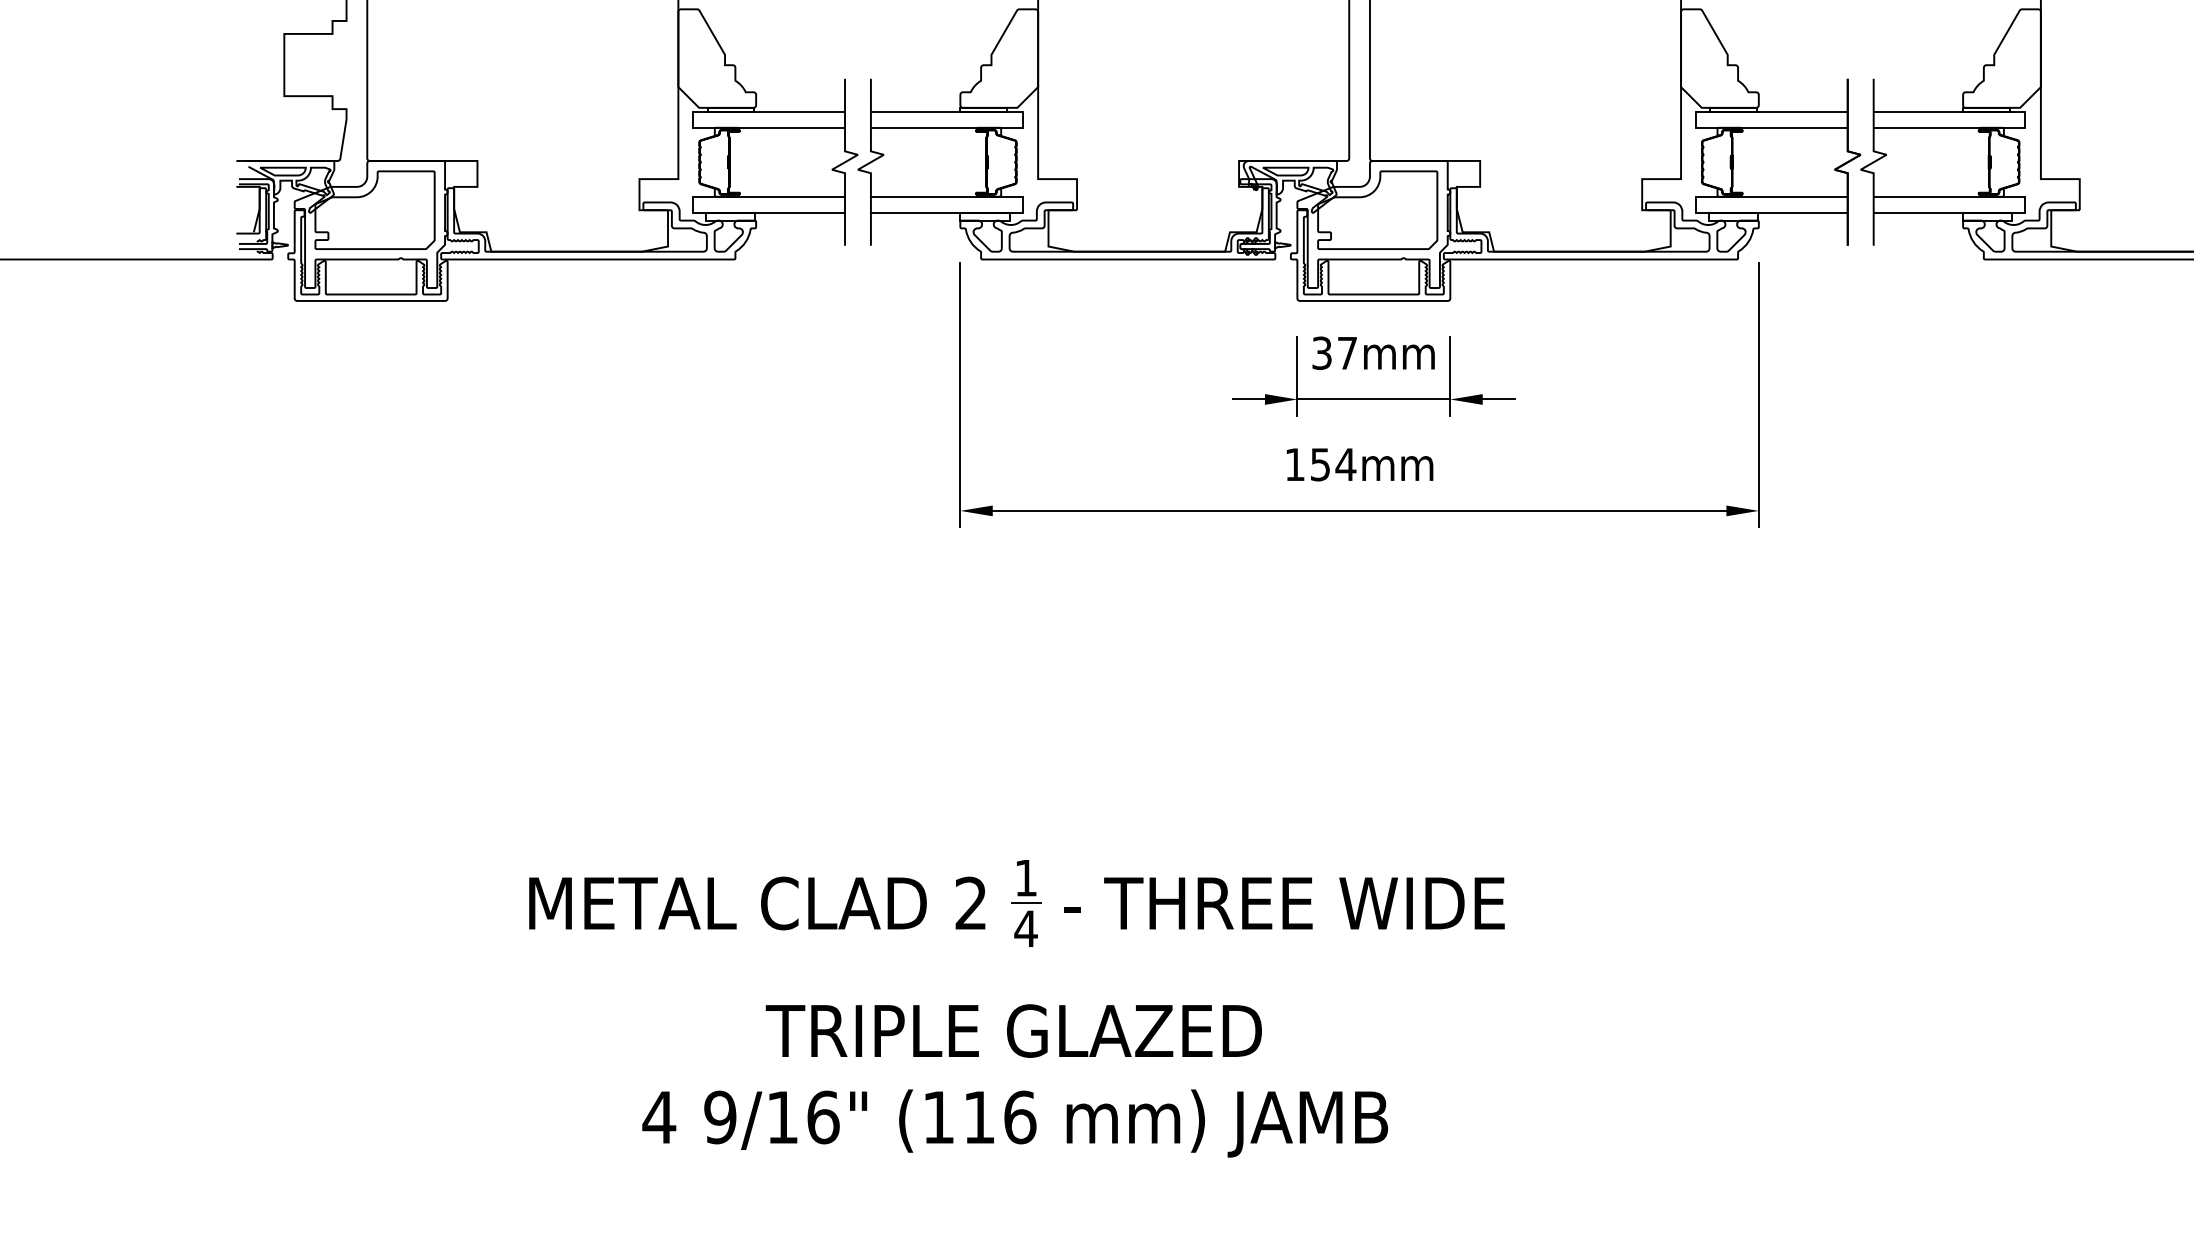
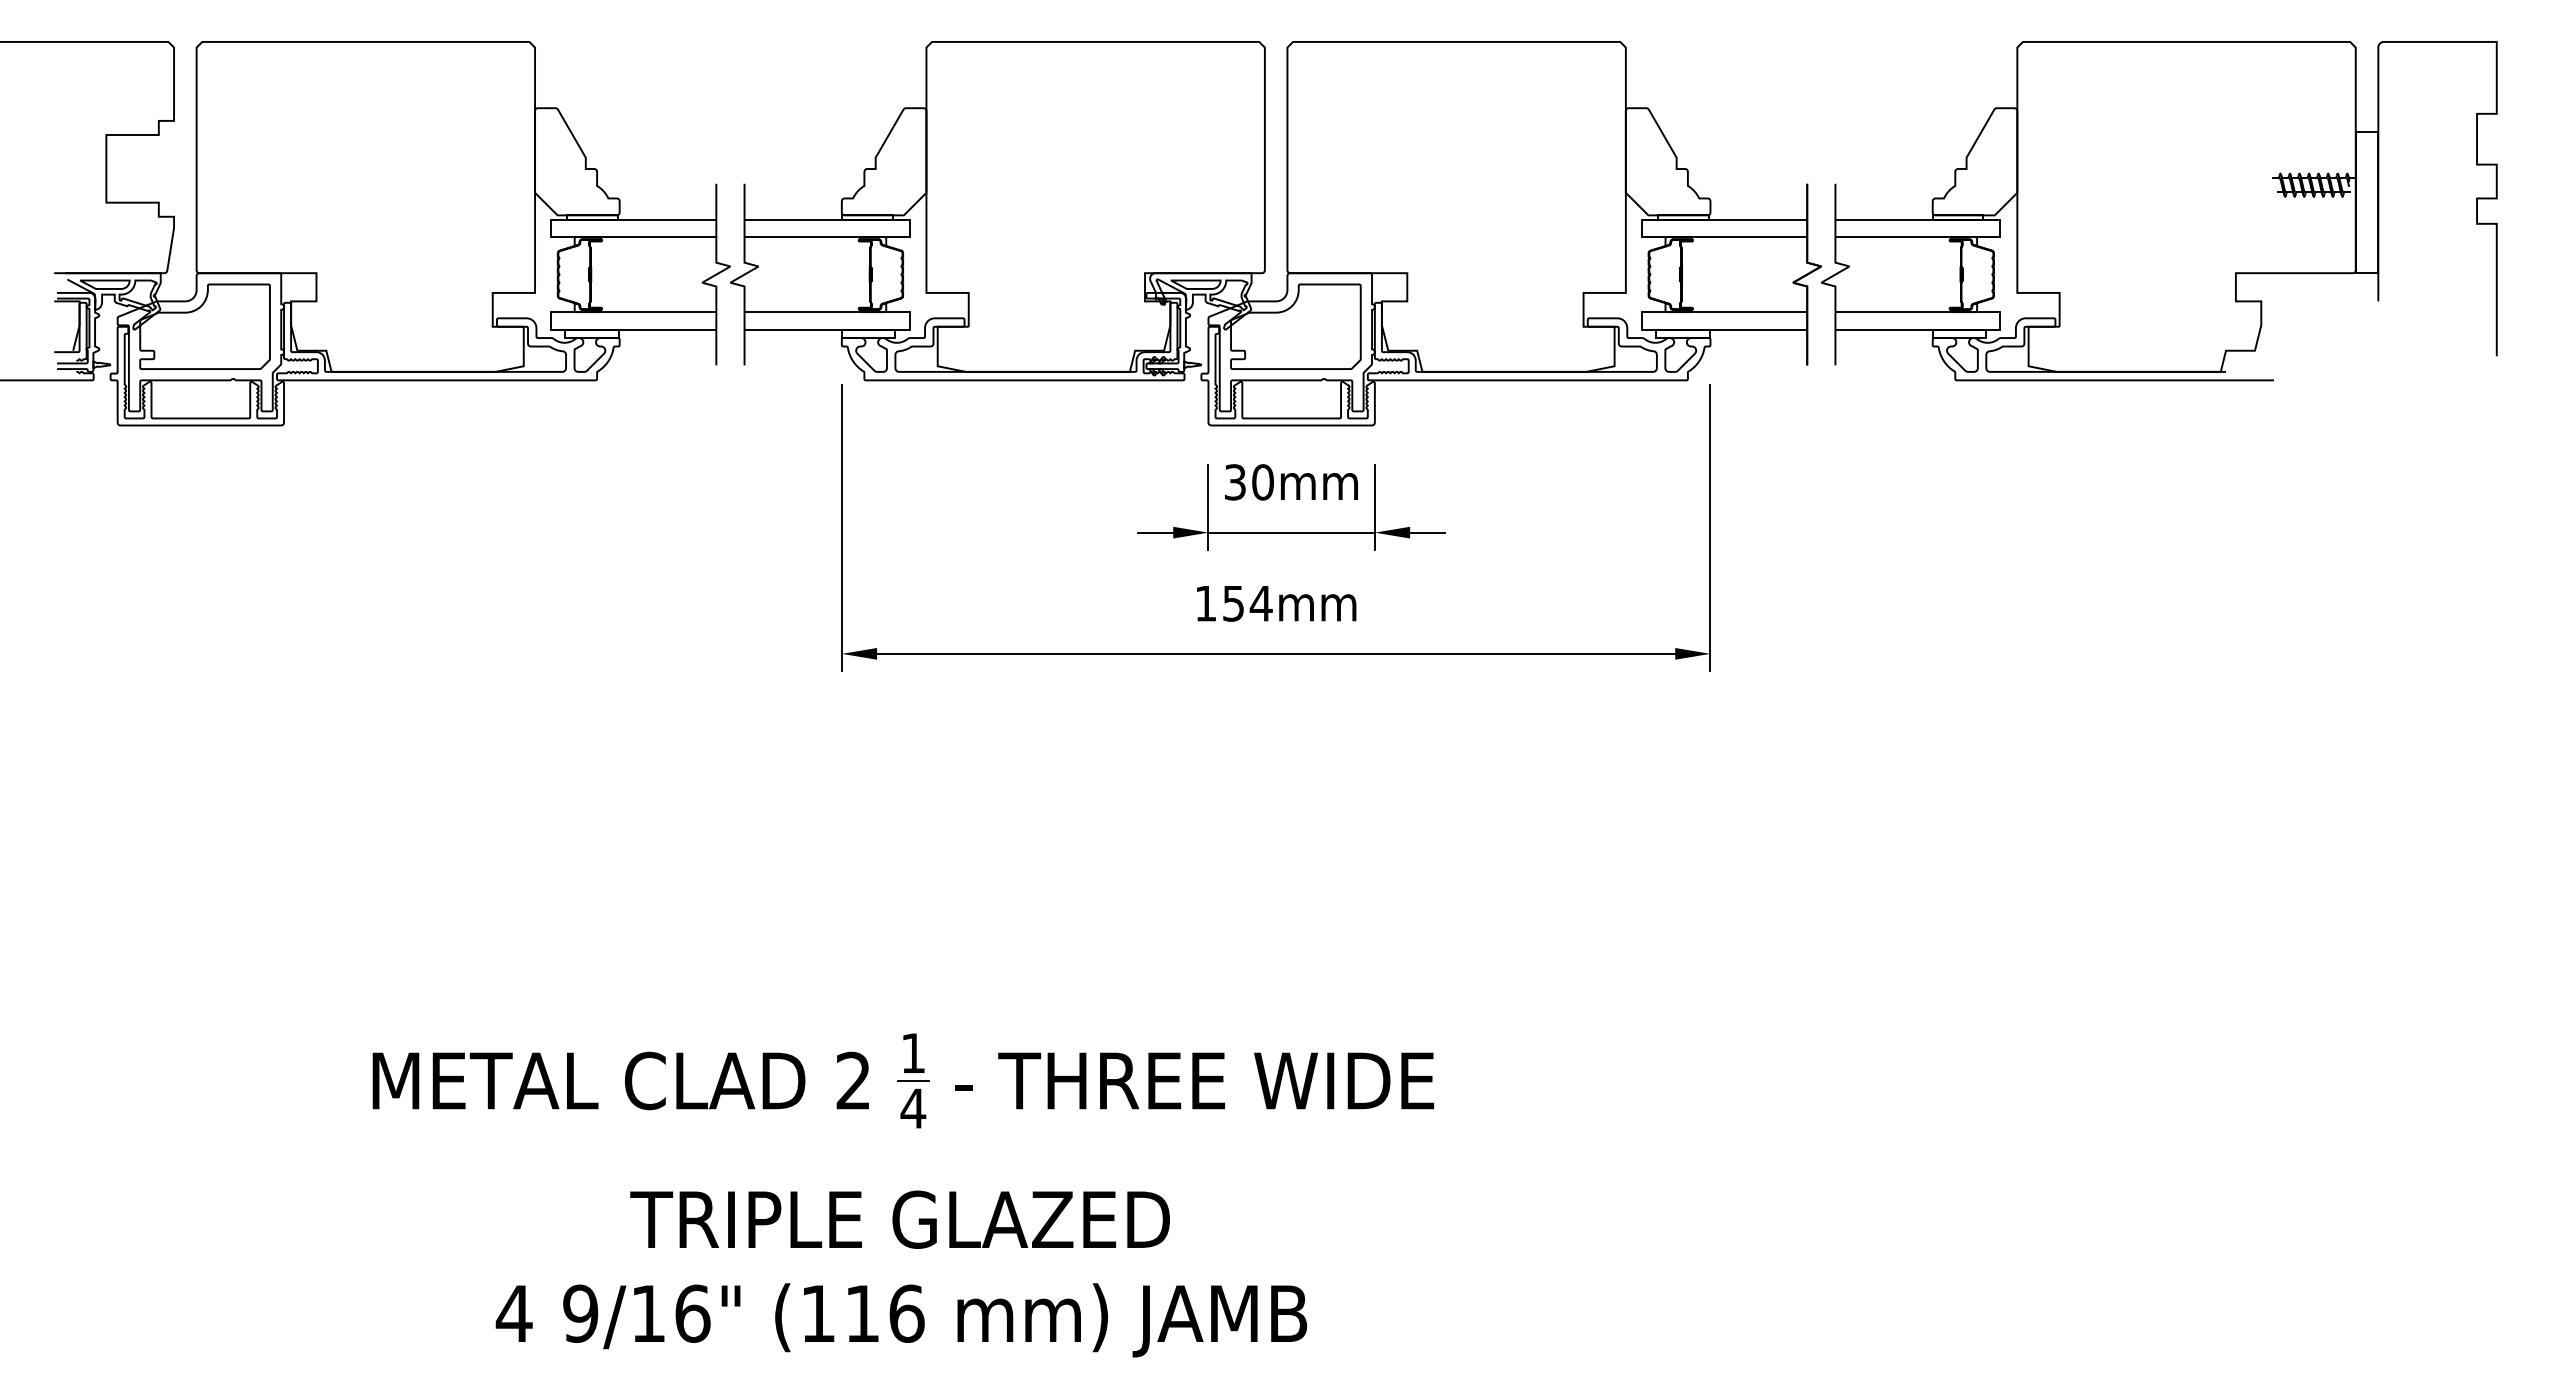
text: (1347, 353) -> (1262, 482), 37mm -> 30mm

